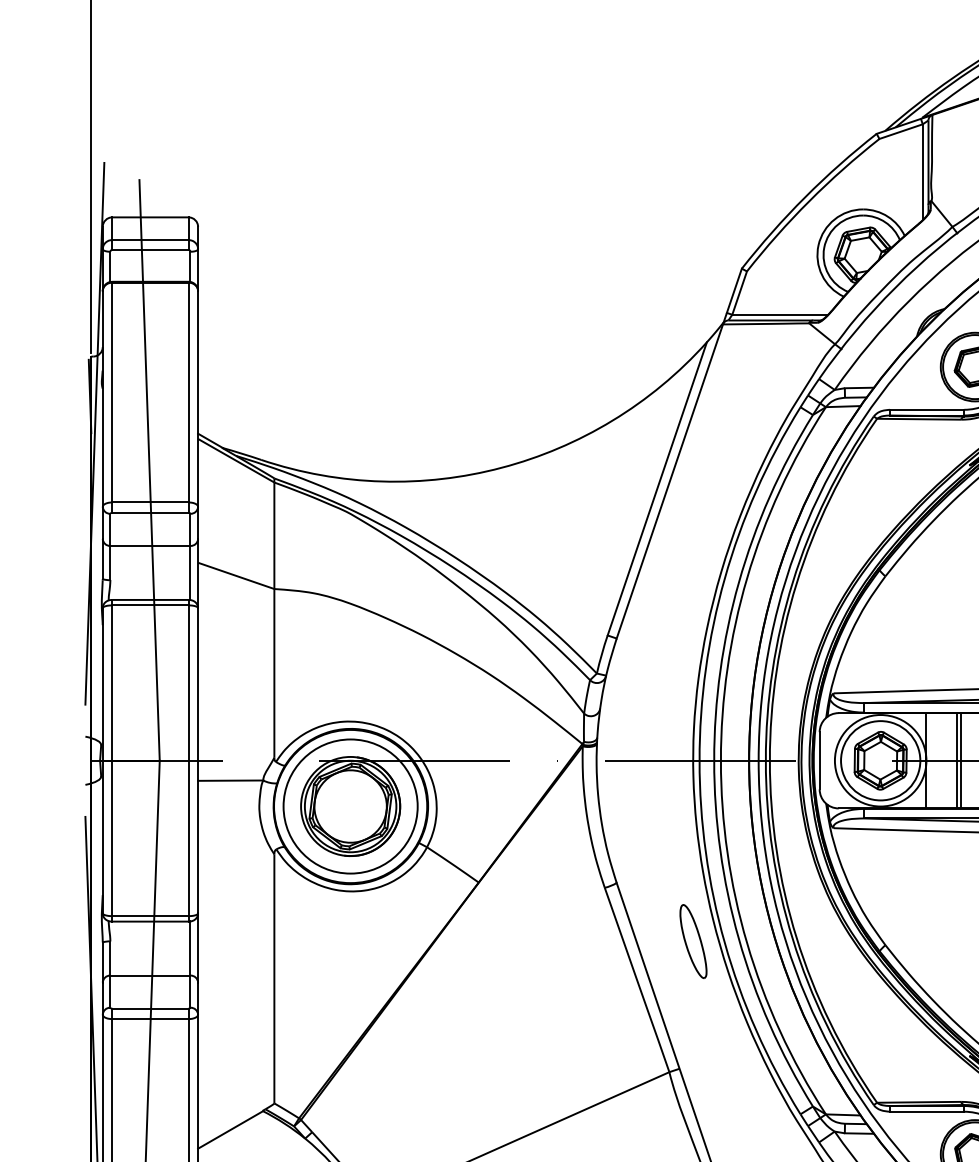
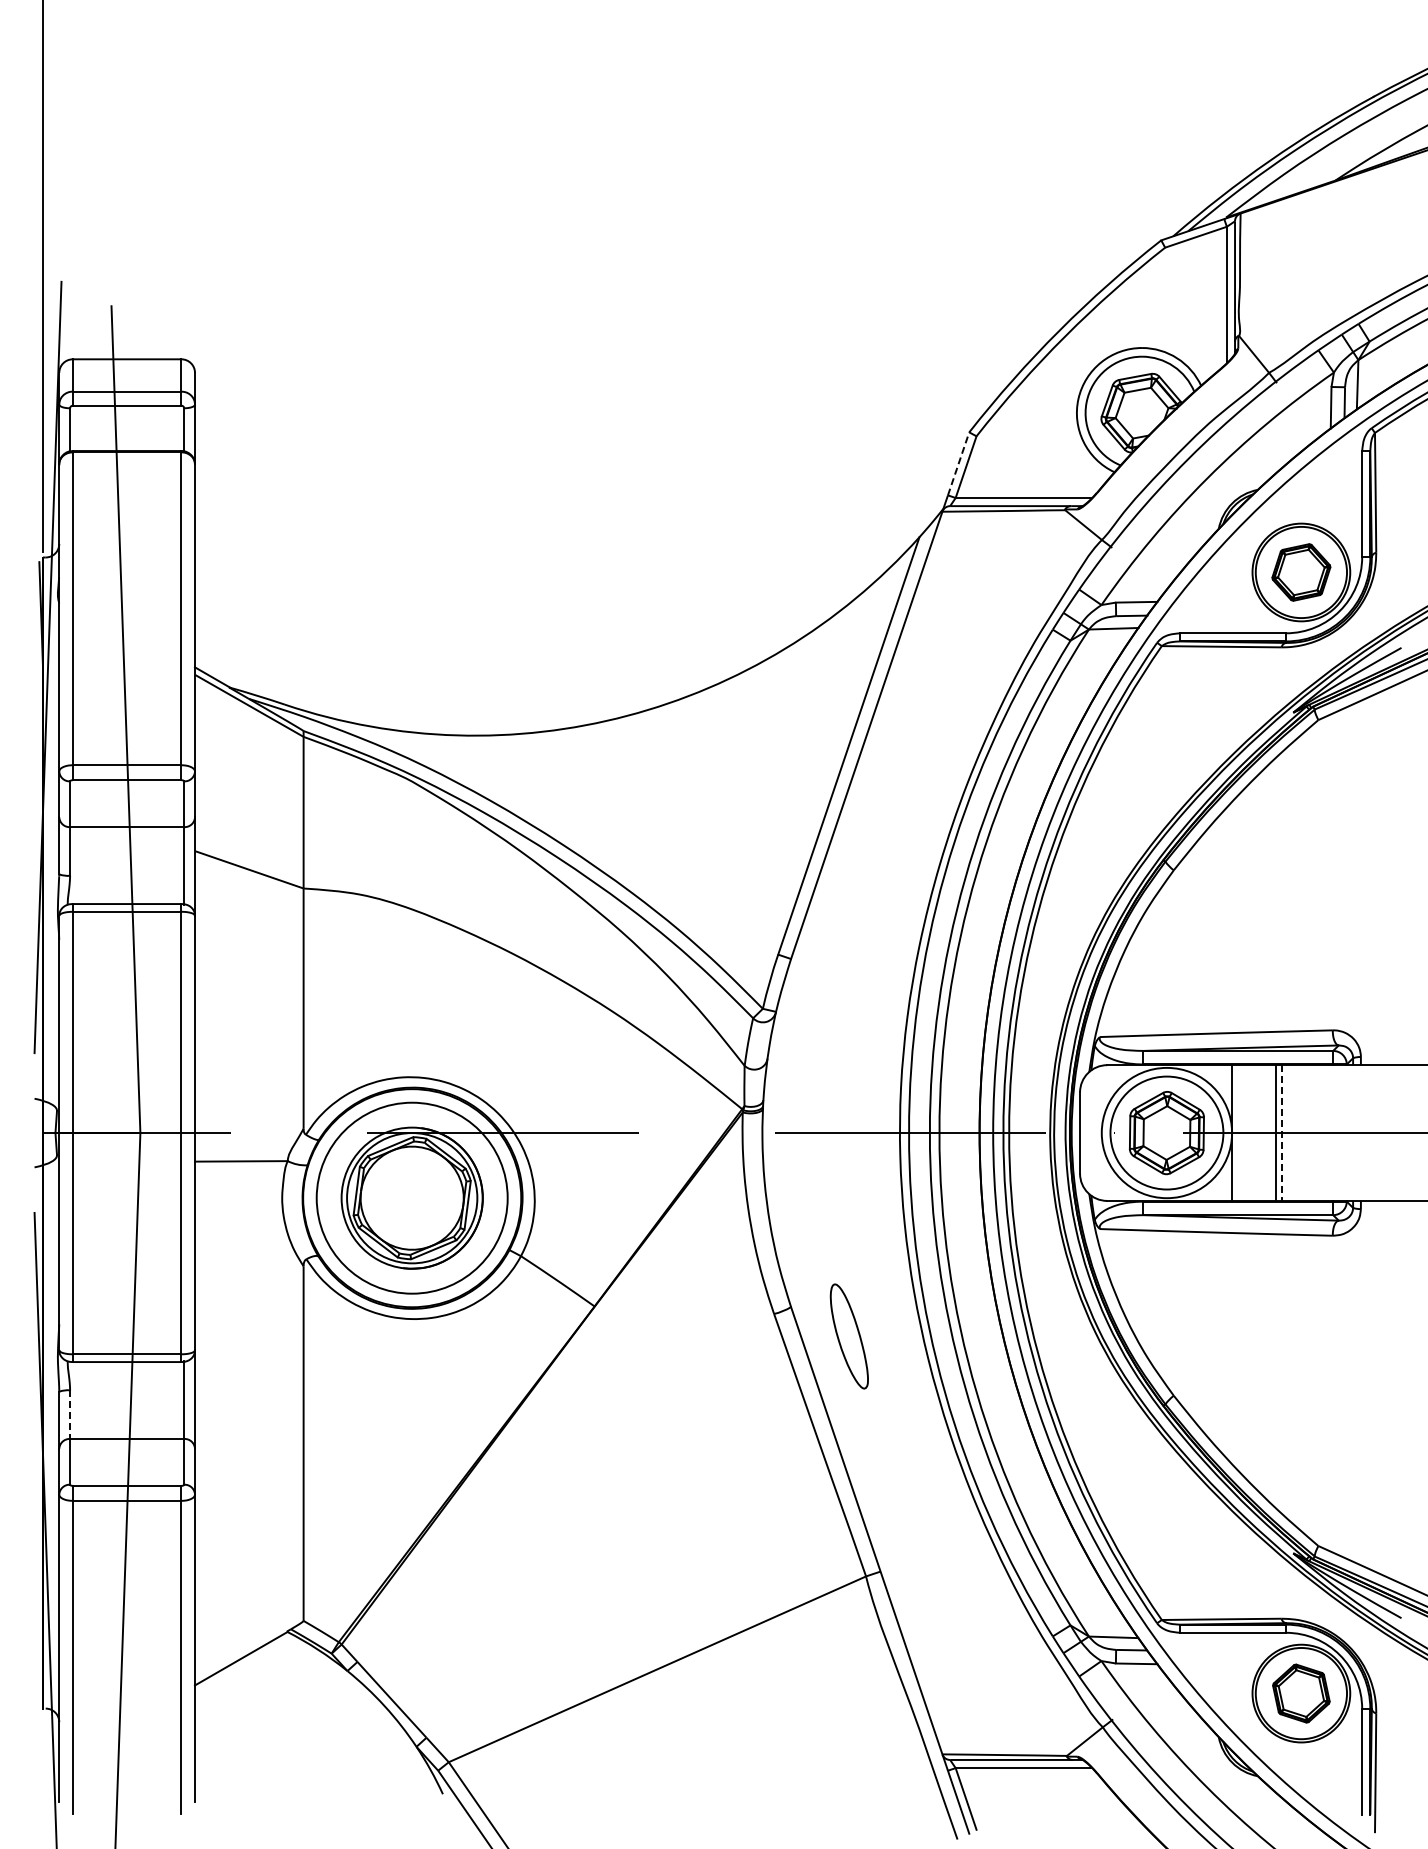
line: (734, 290) -> (958, 463), solid -> dashed
line: (961, 761) -> (1281, 1133), solid -> dashed
part: (692, 941) -> (848, 1336), moved
line: (110, 959) -> (70, 1415), solid -> dashed

